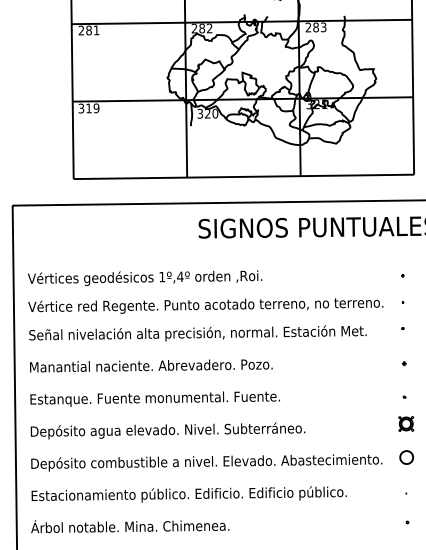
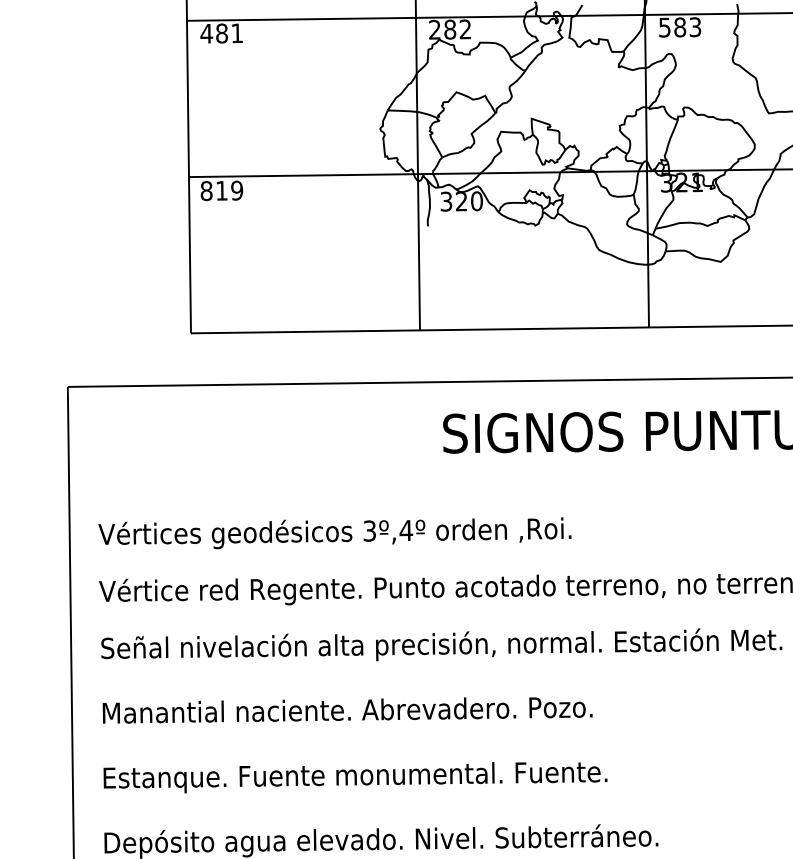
text: (308, 27) -> (664, 27), 283 -> 583
text: (81, 30) -> (206, 33), 281 -> 481
text: (81, 108) -> (206, 190), 319 -> 819
text: (162, 276) -> (370, 529), 1º,4º -> 3º,4º

